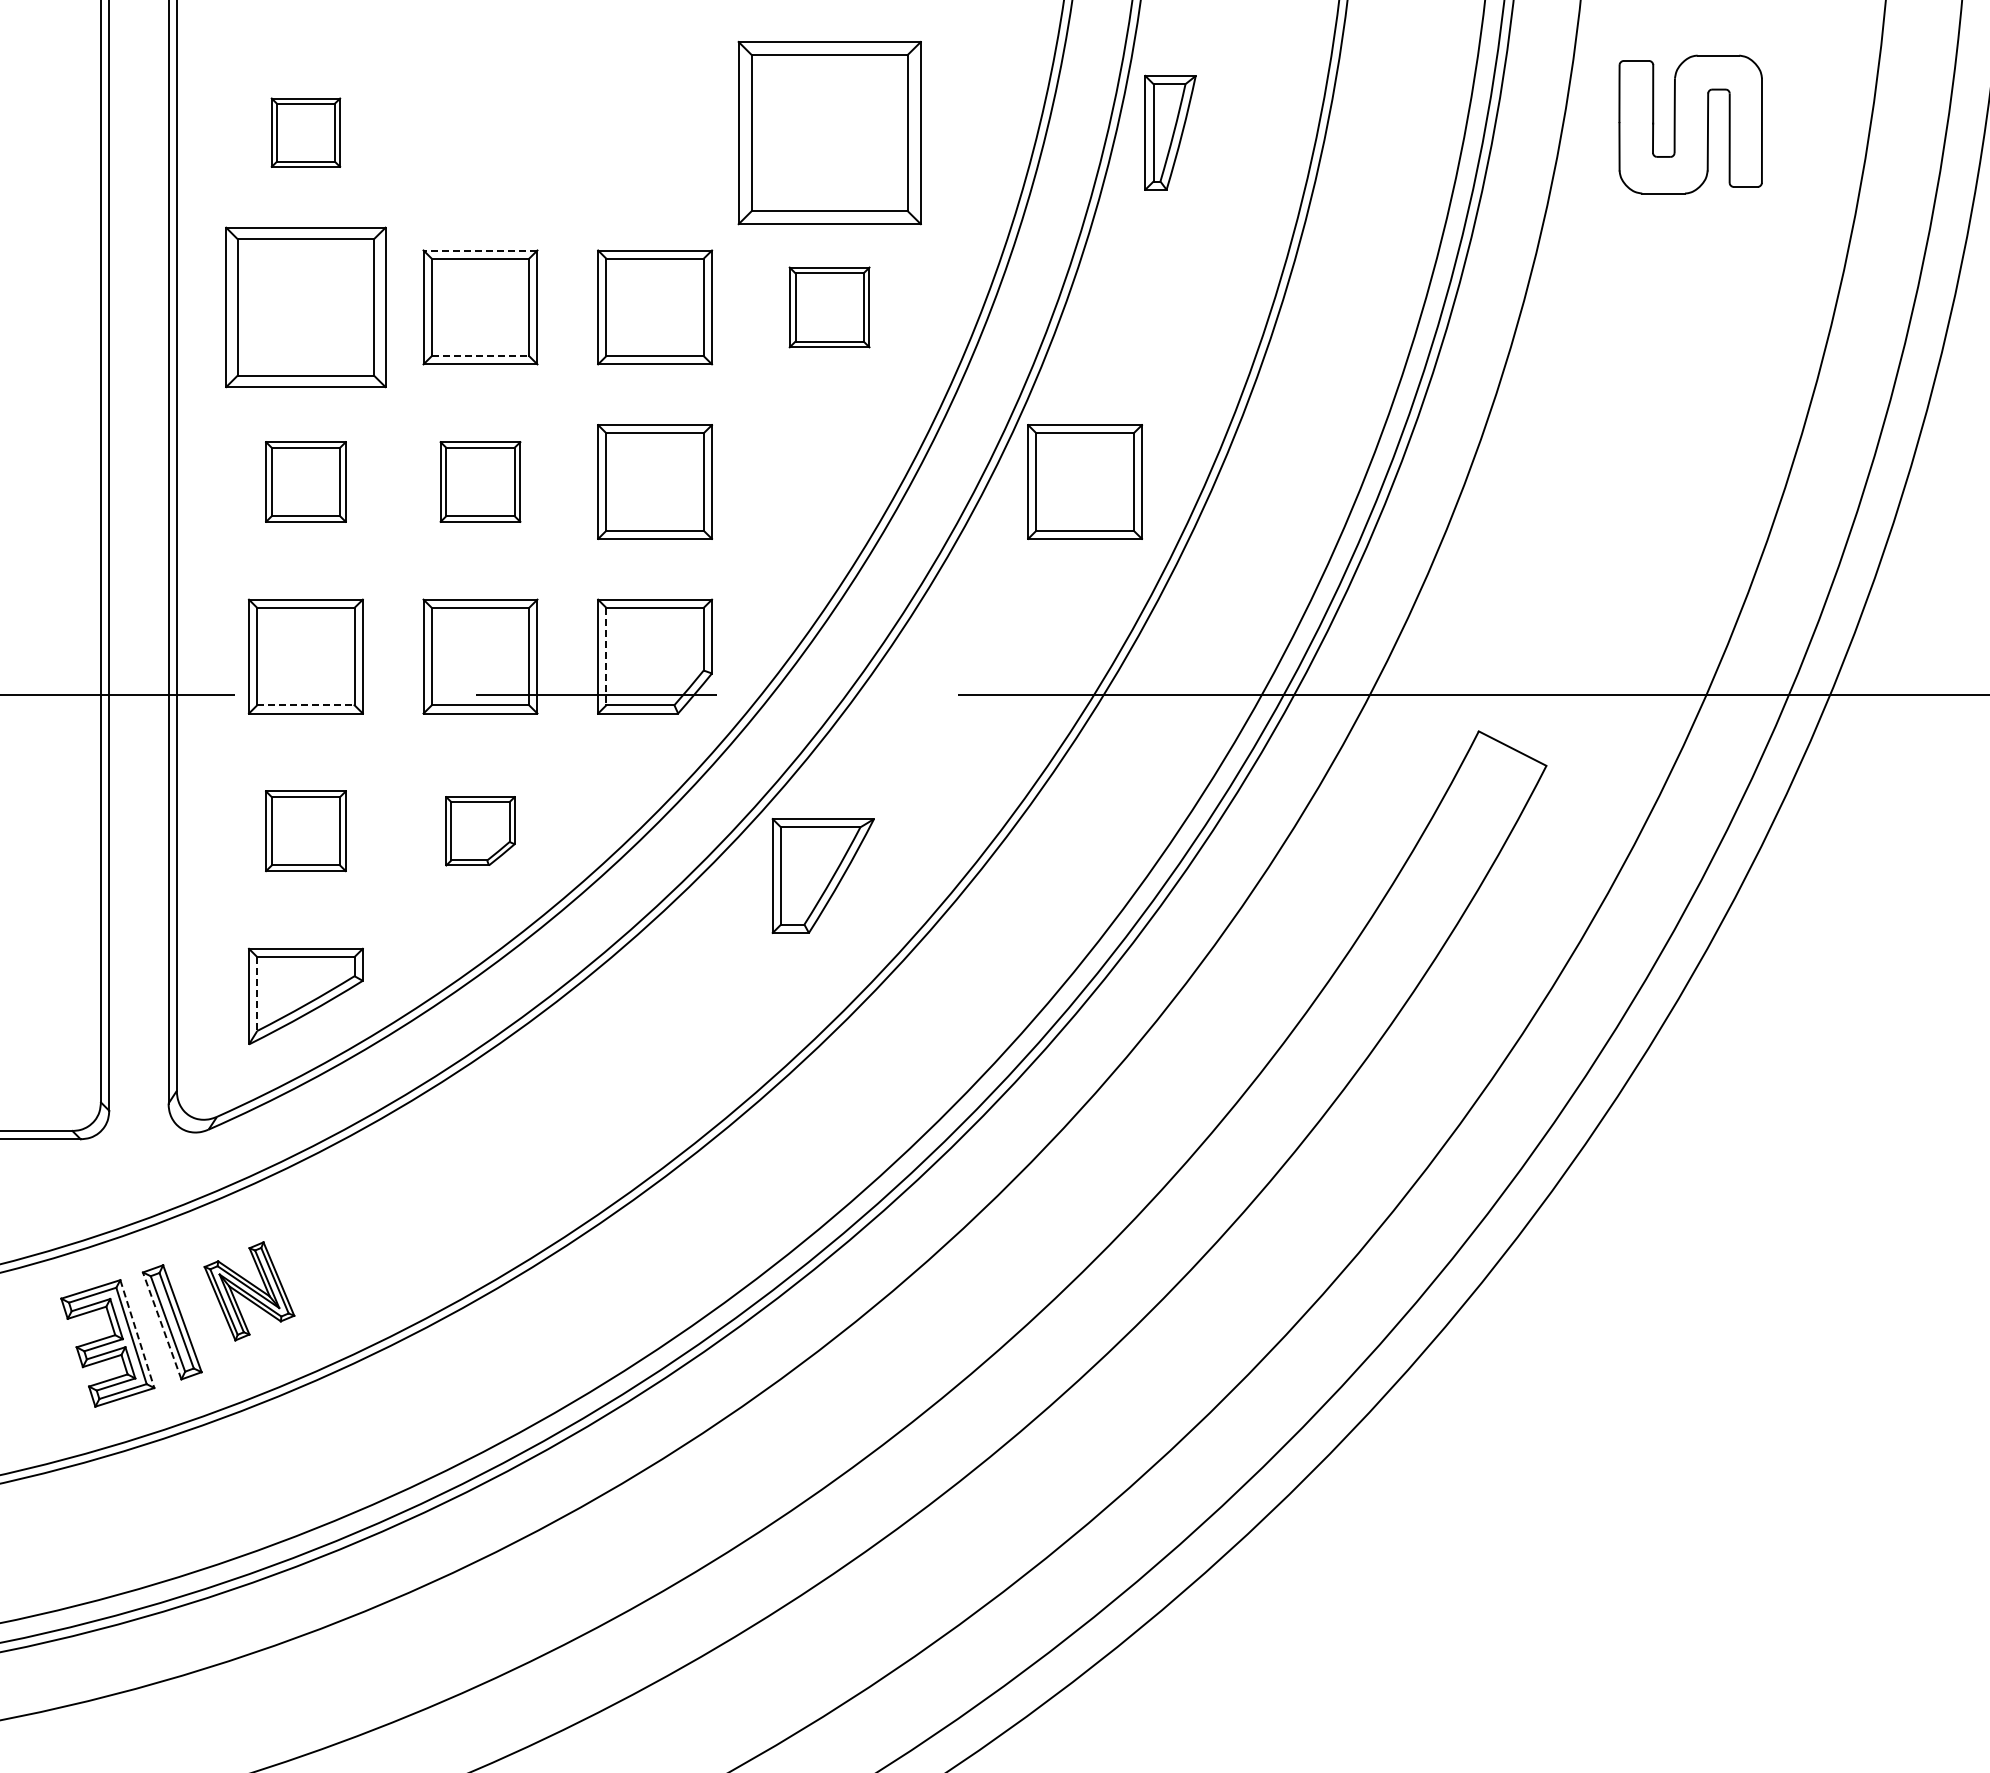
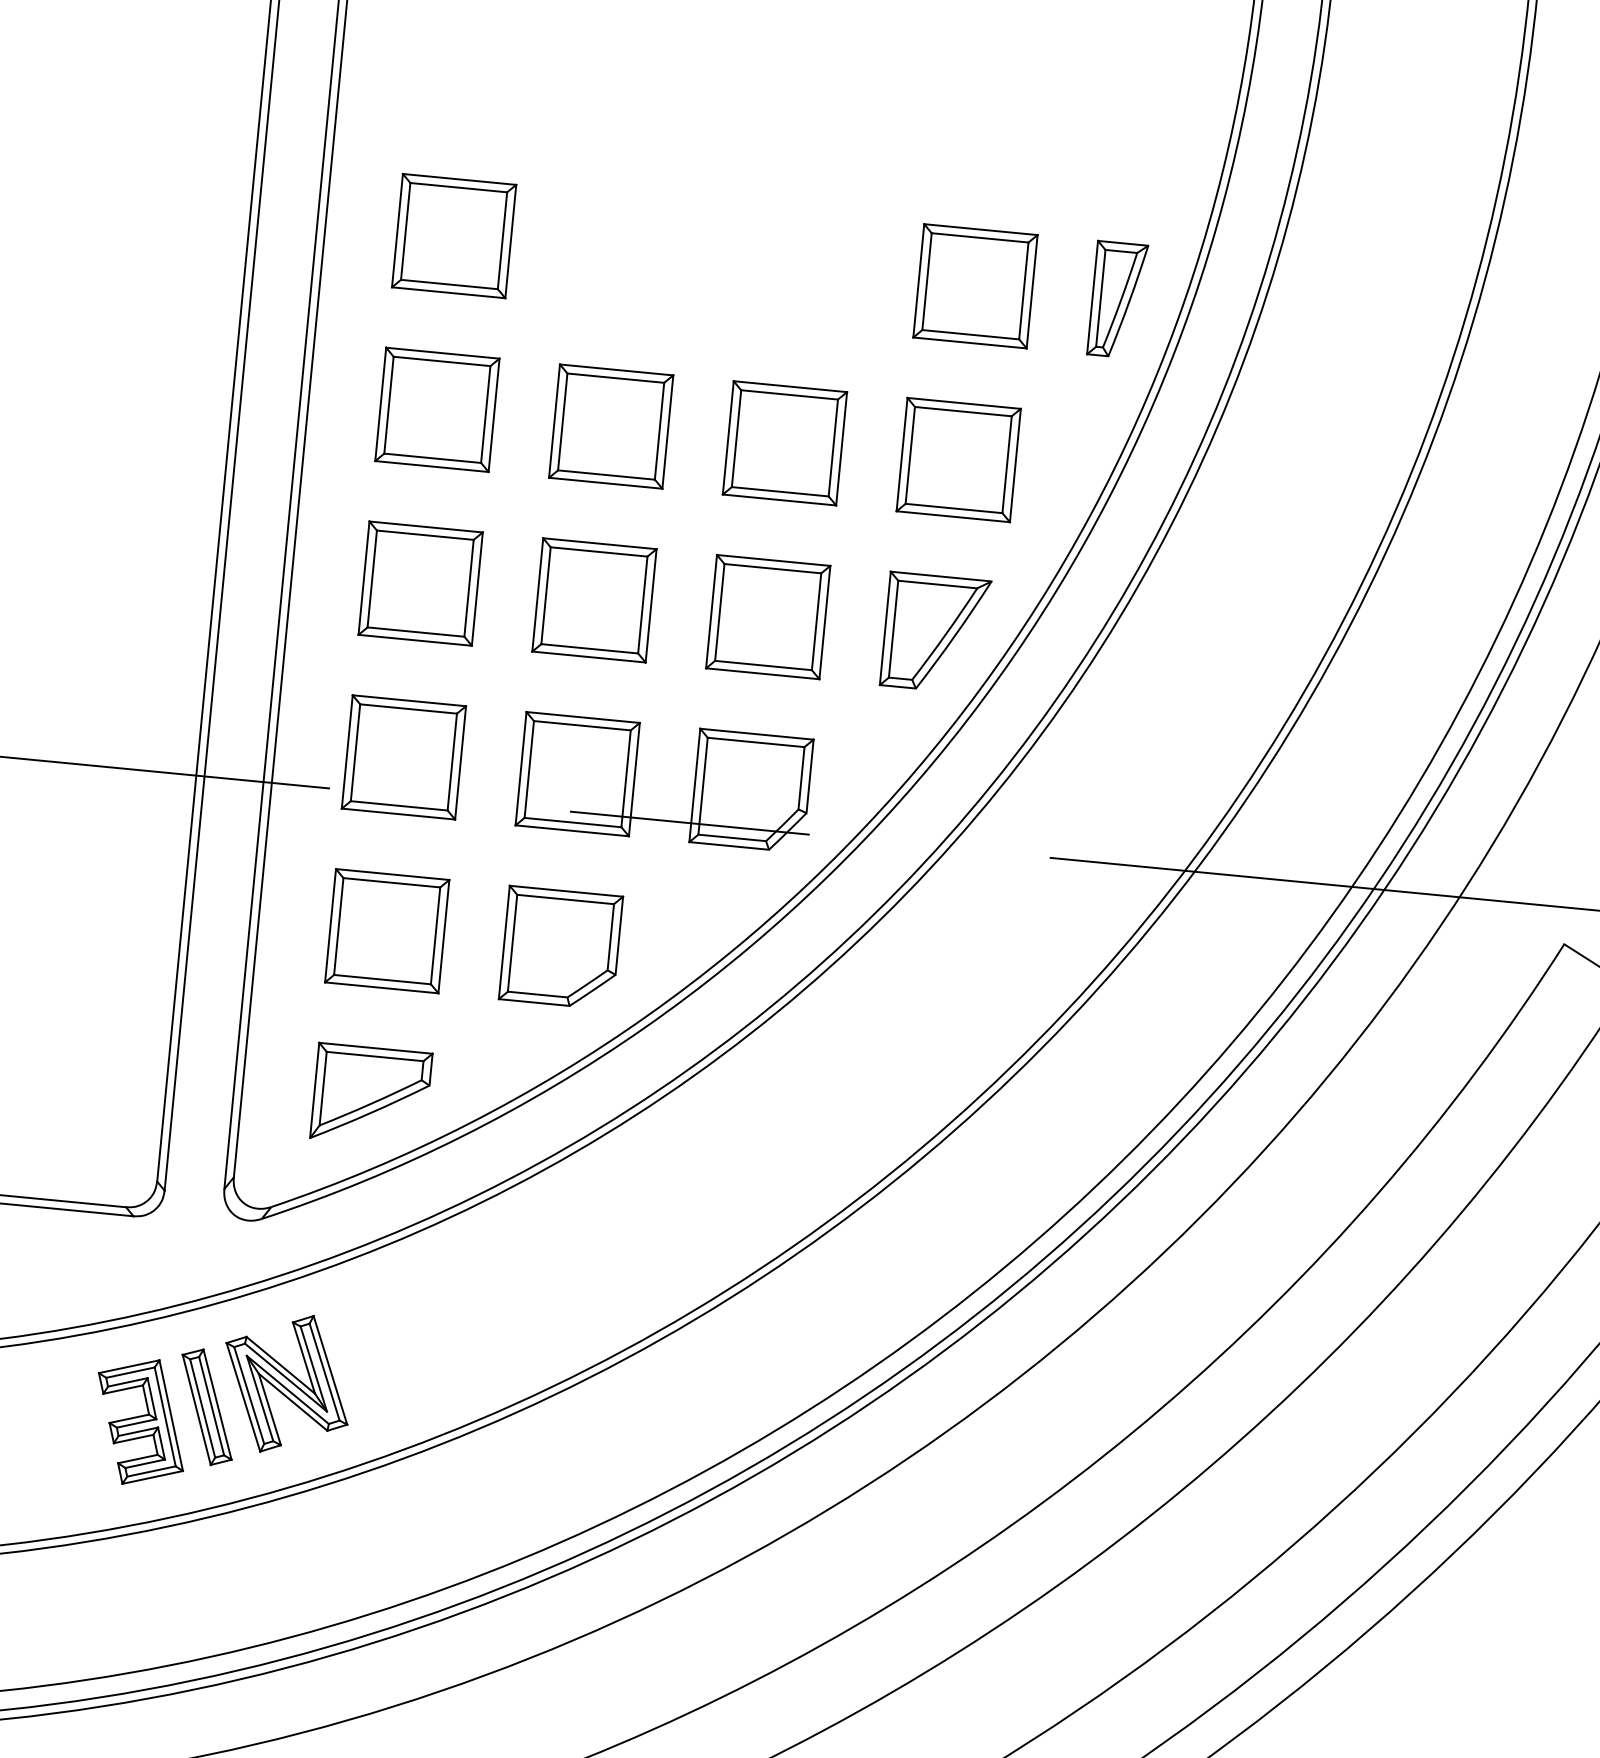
part: (305, 132) -> (453, 235), size x1.67
part: (829, 132) -> (975, 285), size x0.62
part: (1170, 132) -> (1117, 299), moved
line: (480, 250) -> (616, 369), dashed -> solid
part: (305, 307) -> (436, 409), size x0.71
part: (829, 307) -> (958, 460), size x1.43
line: (480, 356) -> (606, 475), dashed -> solid
part: (305, 481) -> (420, 583), size x1.43
part: (480, 481) -> (594, 599), size x1.43
part: (1084, 481) -> (1195, 657), removed
line: (606, 656) -> (703, 786), dashed -> solid
line: (305, 705) -> (398, 806), dashed -> solid
part: (305, 831) -> (386, 931), size x1.43
part: (480, 831) -> (560, 948), size x1.67
part: (822, 875) -> (934, 632), moved
line: (257, 994) -> (323, 1089), dashed -> solid
part: (249, 1291) -> (286, 1383), size x1.43
line: (162, 1325) -> (197, 1409), dashed -> solid
line: (137, 1334) -> (171, 1416), dashed -> solid

